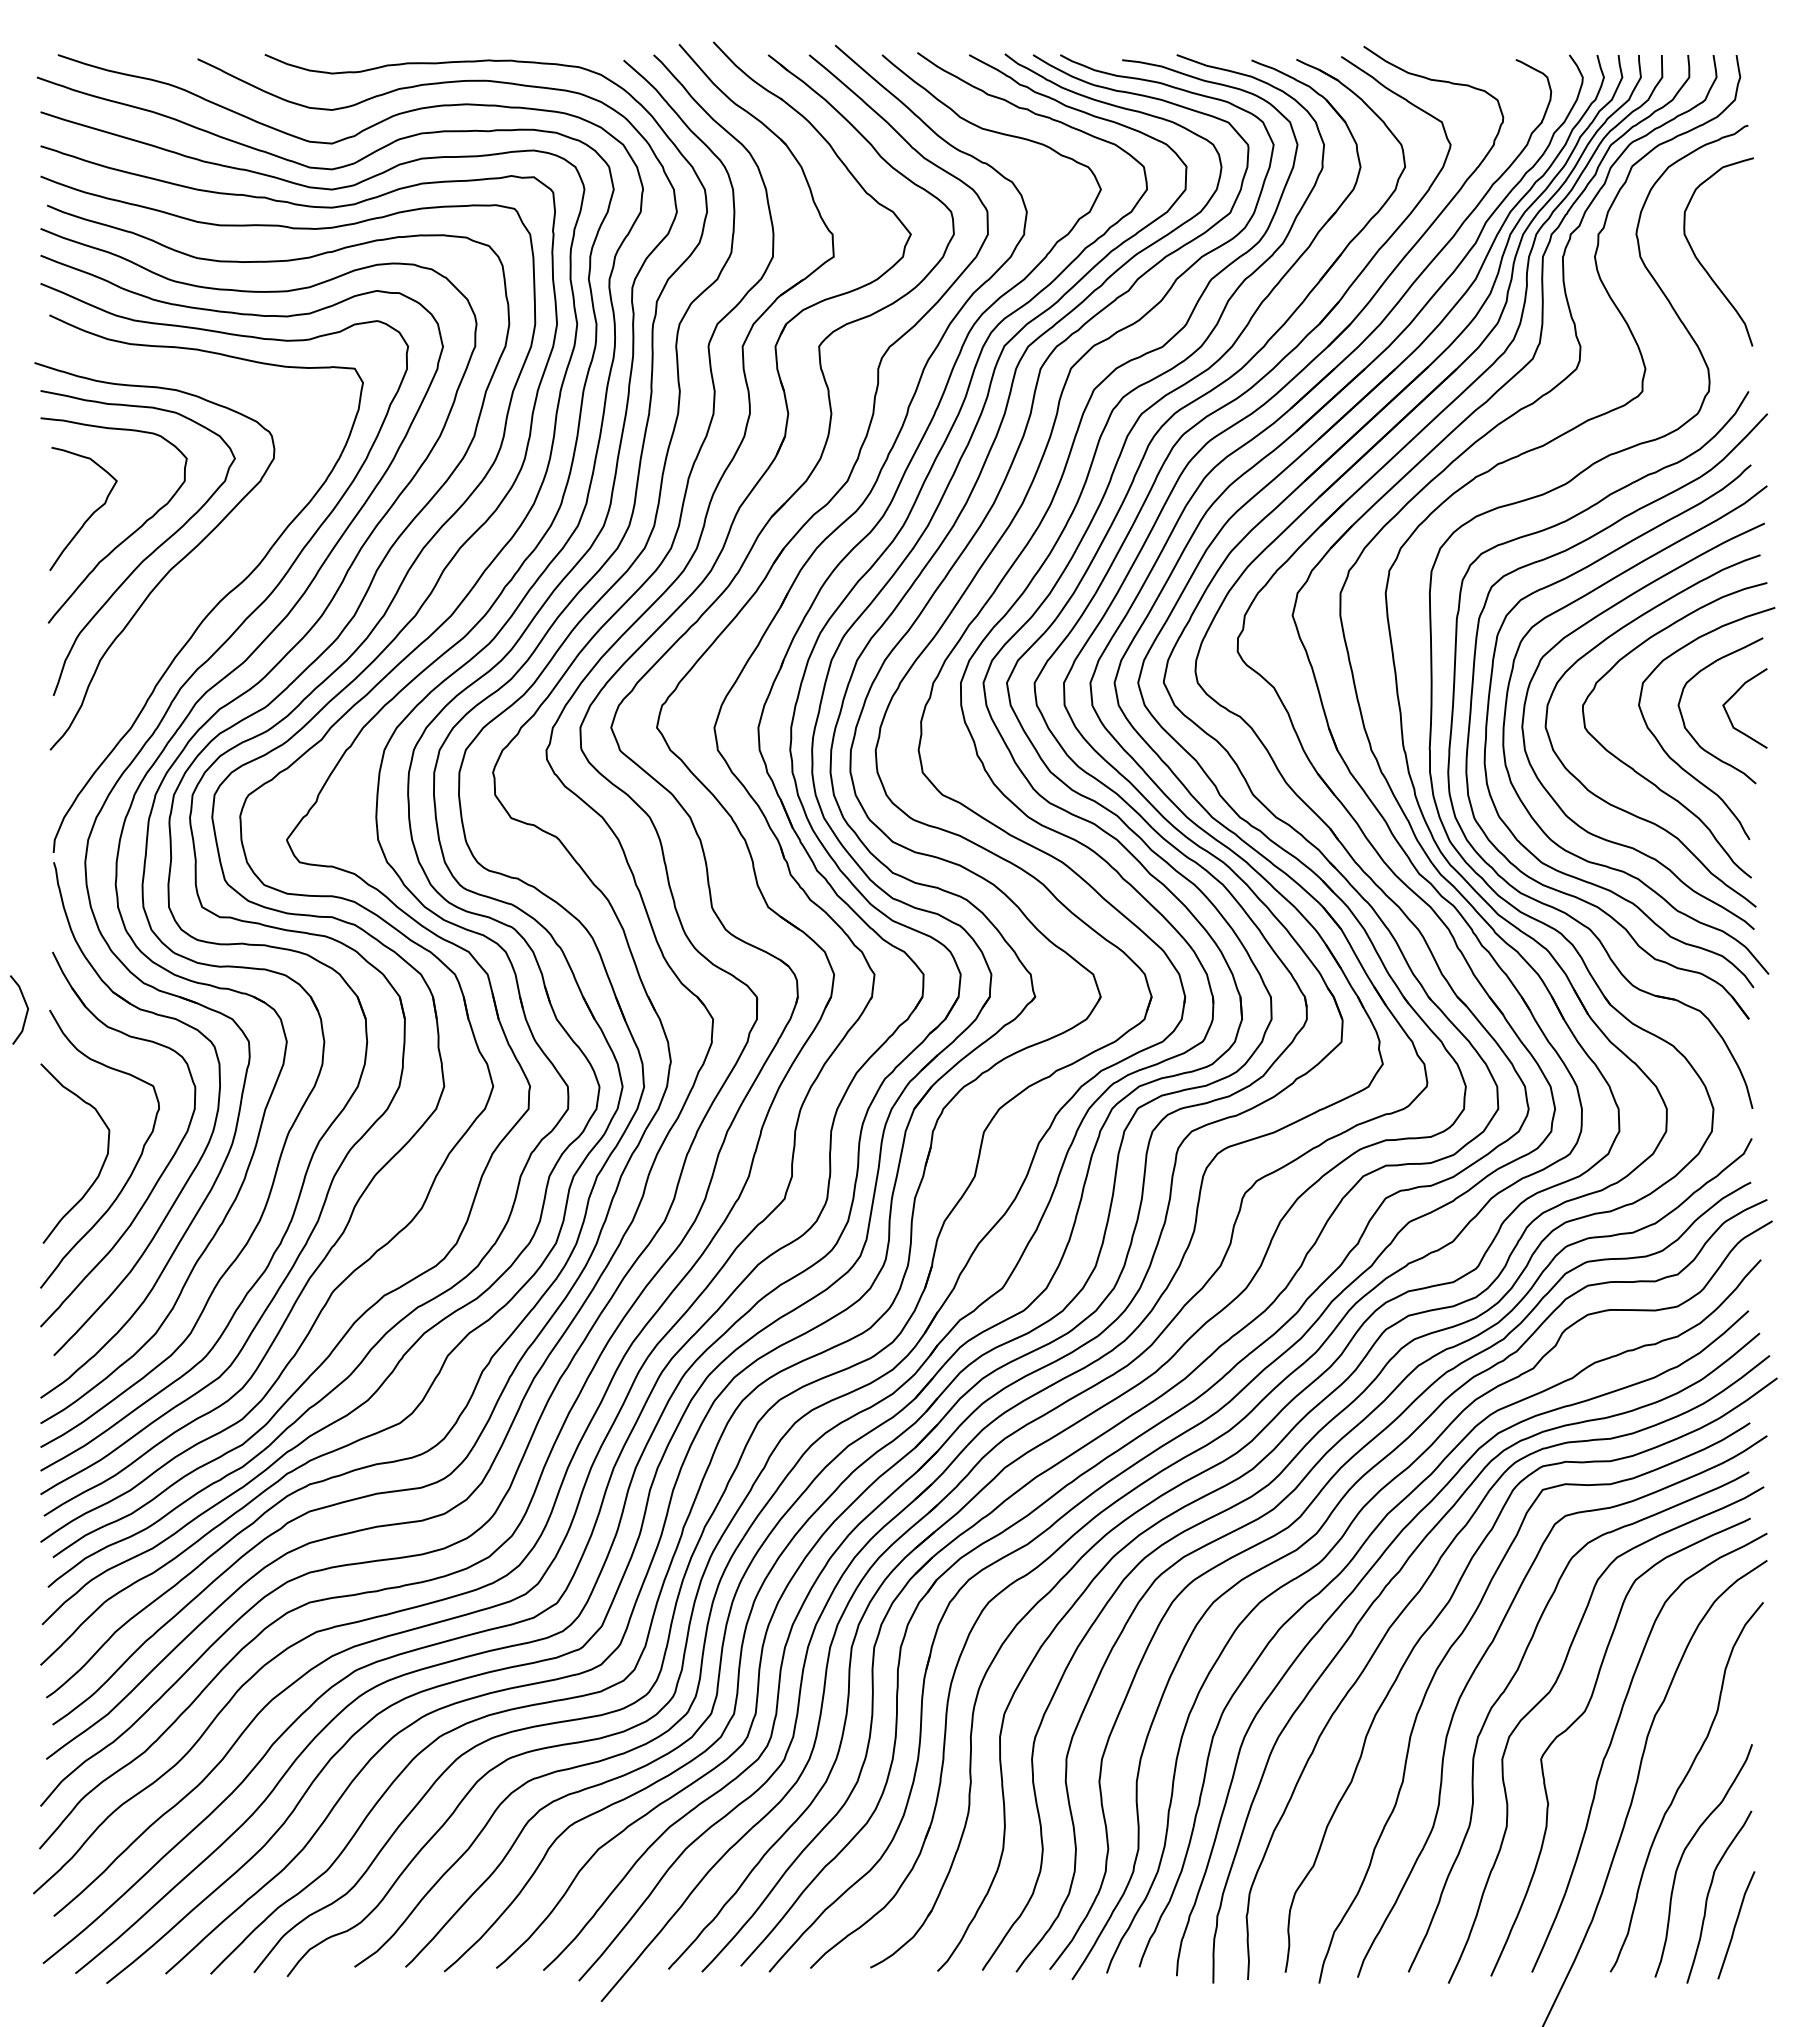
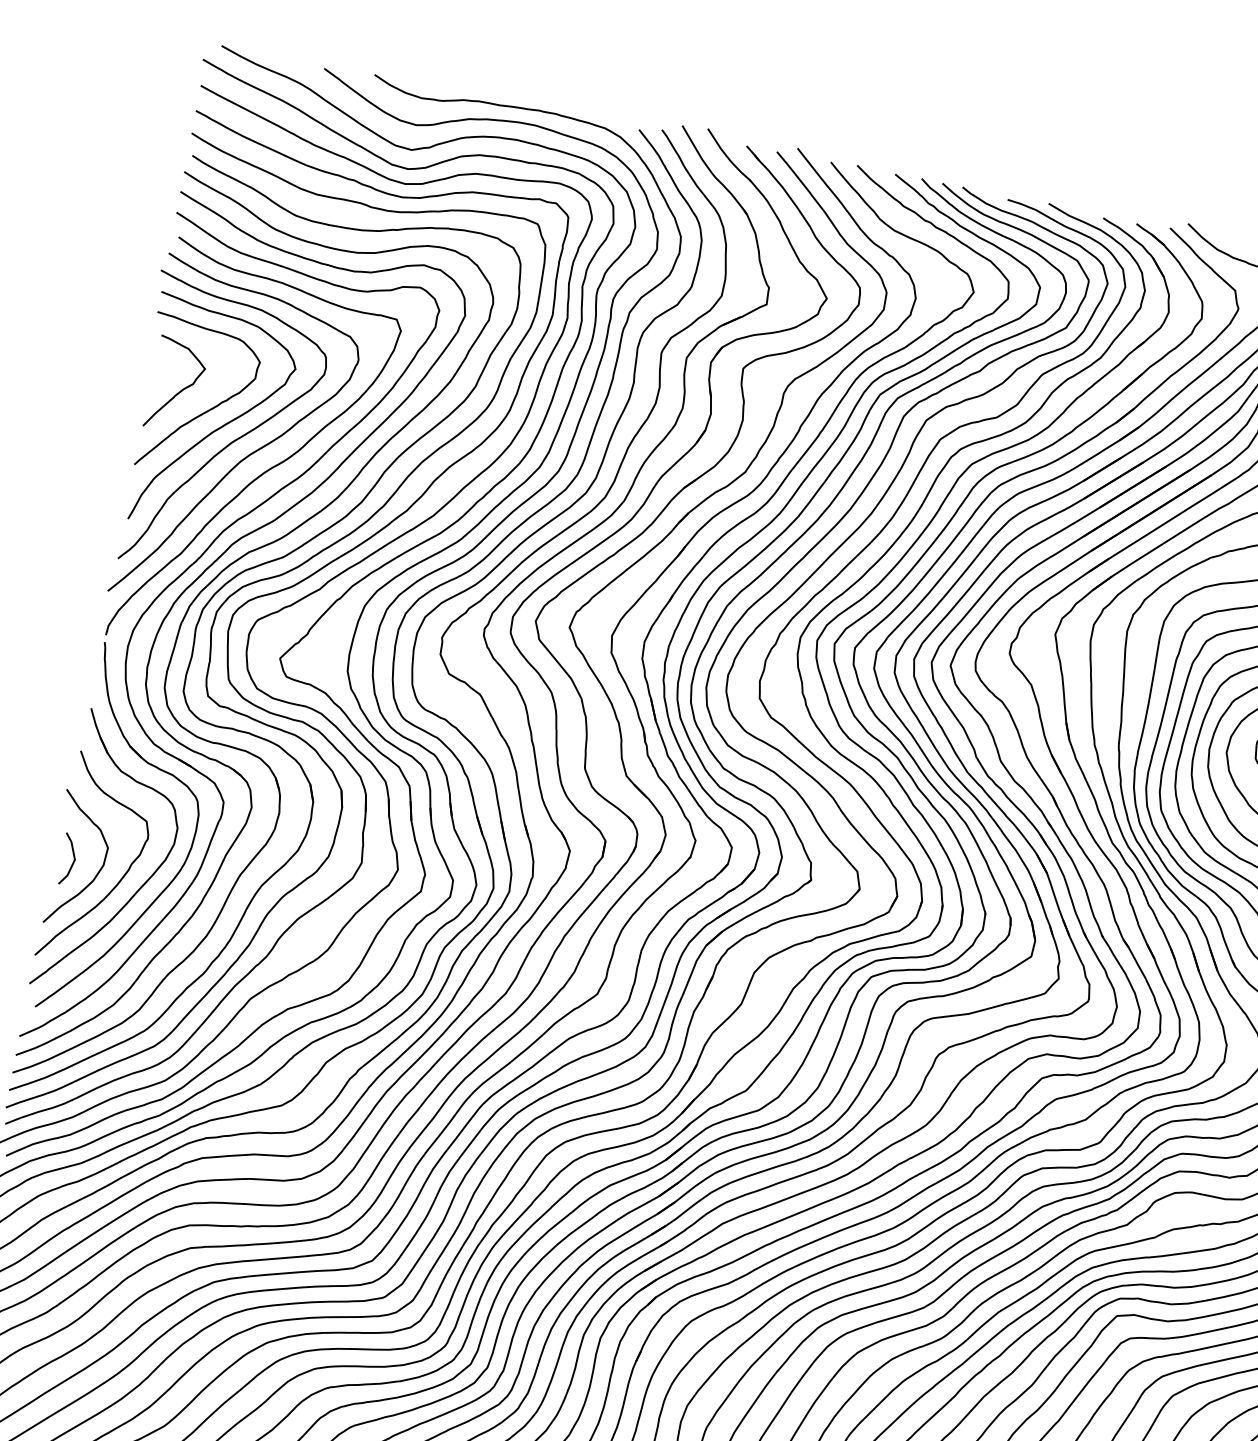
curve: (194, 582) -> (248, 455), added
line: (25, 1005) -> (73, 856), moved

